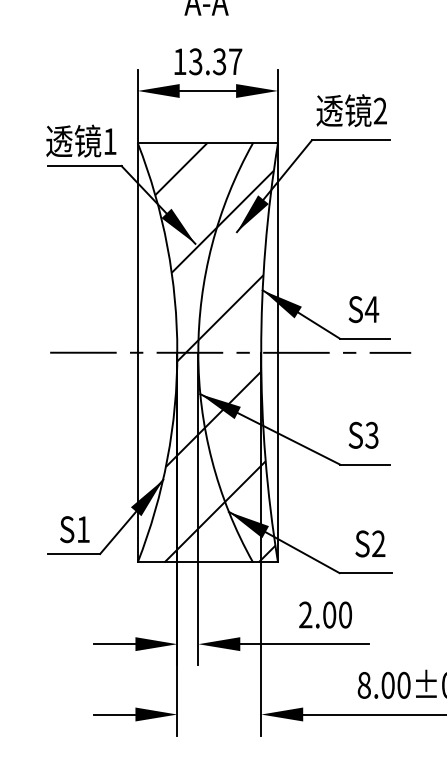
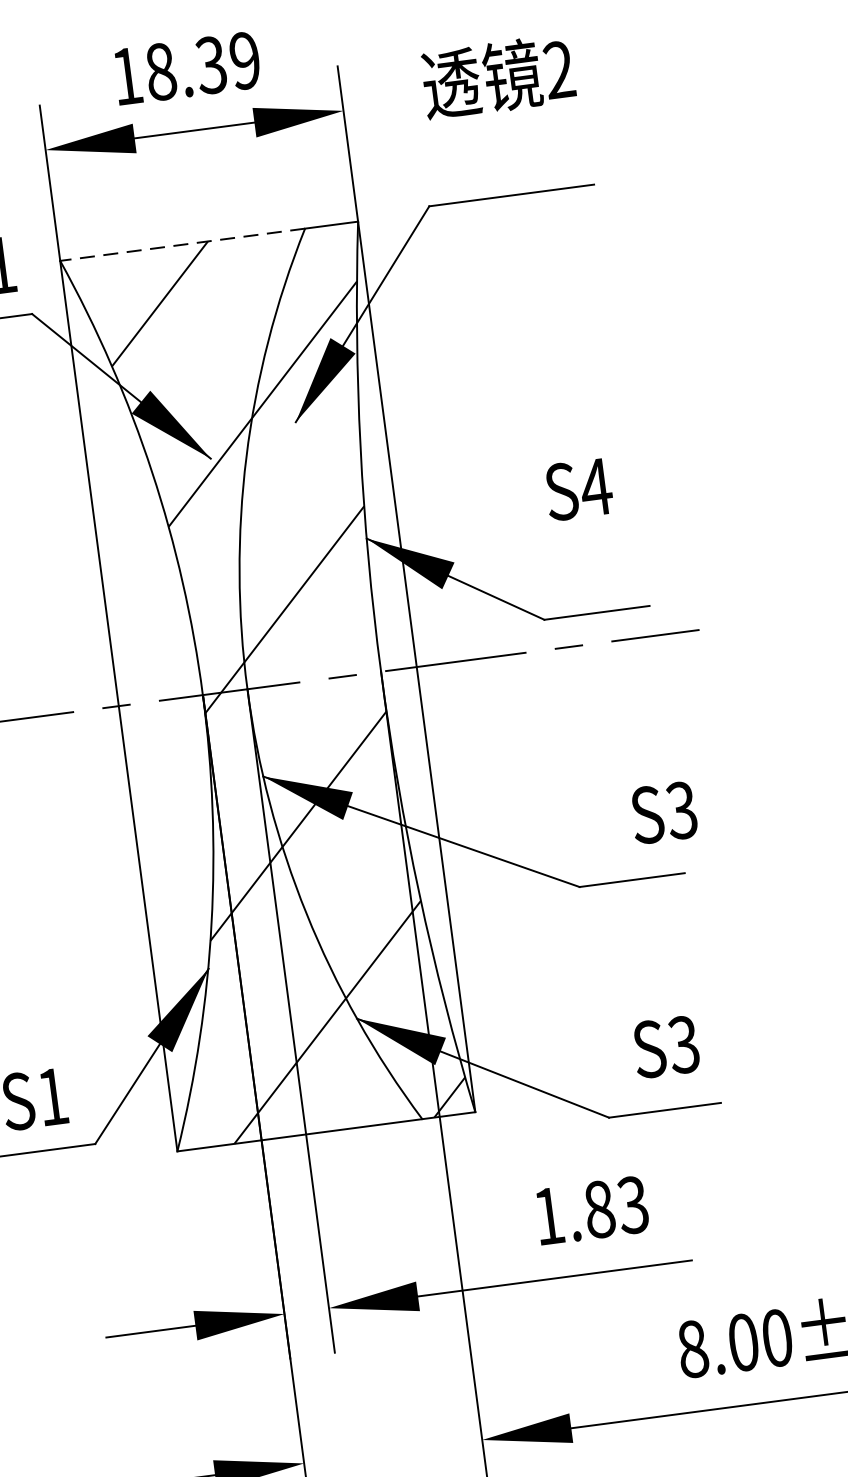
text: (215, 61) -> (202, 65), 13.37 -> 18.39
text: (351, 110) -> (497, 76), moved
line: (195, 143) -> (182, 245), solid -> dashed
text: (363, 309) -> (578, 489), moved
text: (363, 434) -> (663, 811), moved
text: (378, 543) -> (683, 1043), S2 -> S3
text: (325, 614) -> (590, 1209), 2.00 -> 1.83

